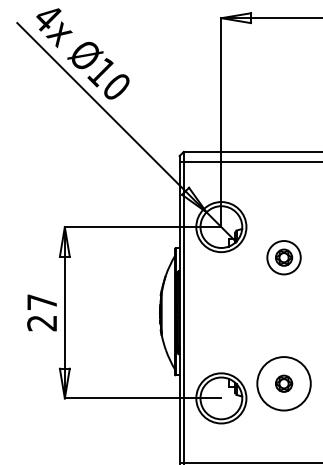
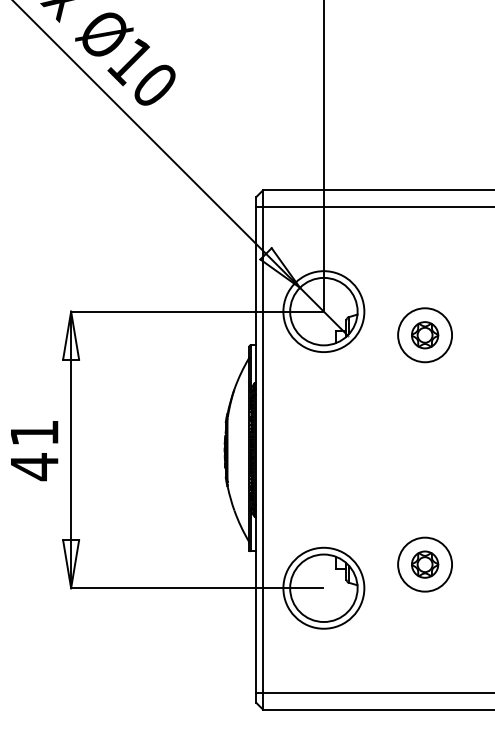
part: (283, 257) -> (424, 334), moved
text: (41, 313) -> (33, 451), 27 -> 41
circle: (283, 383) -> (424, 564), size x0.62

